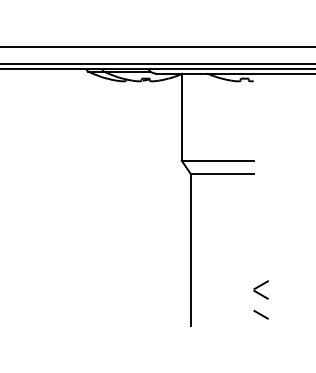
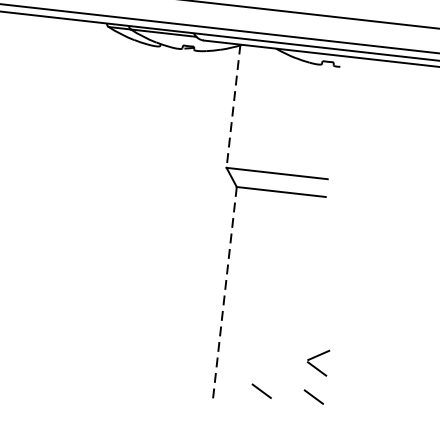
line: (181, 117) -> (232, 106), solid -> dashed
line: (190, 250) -> (224, 295), solid -> dashed
line: (223, 314) -> (260, 390), added

